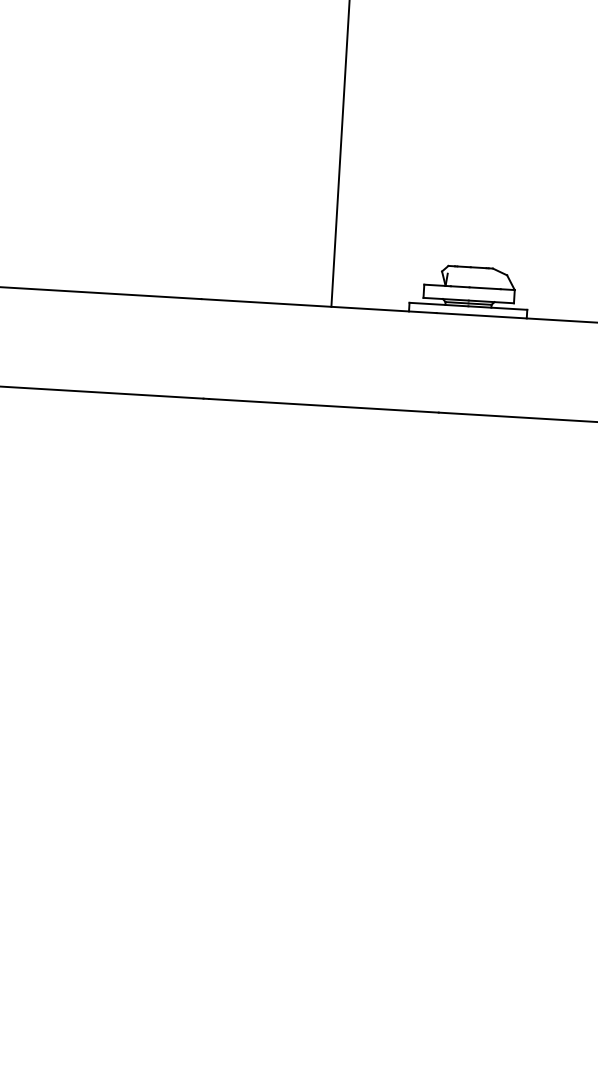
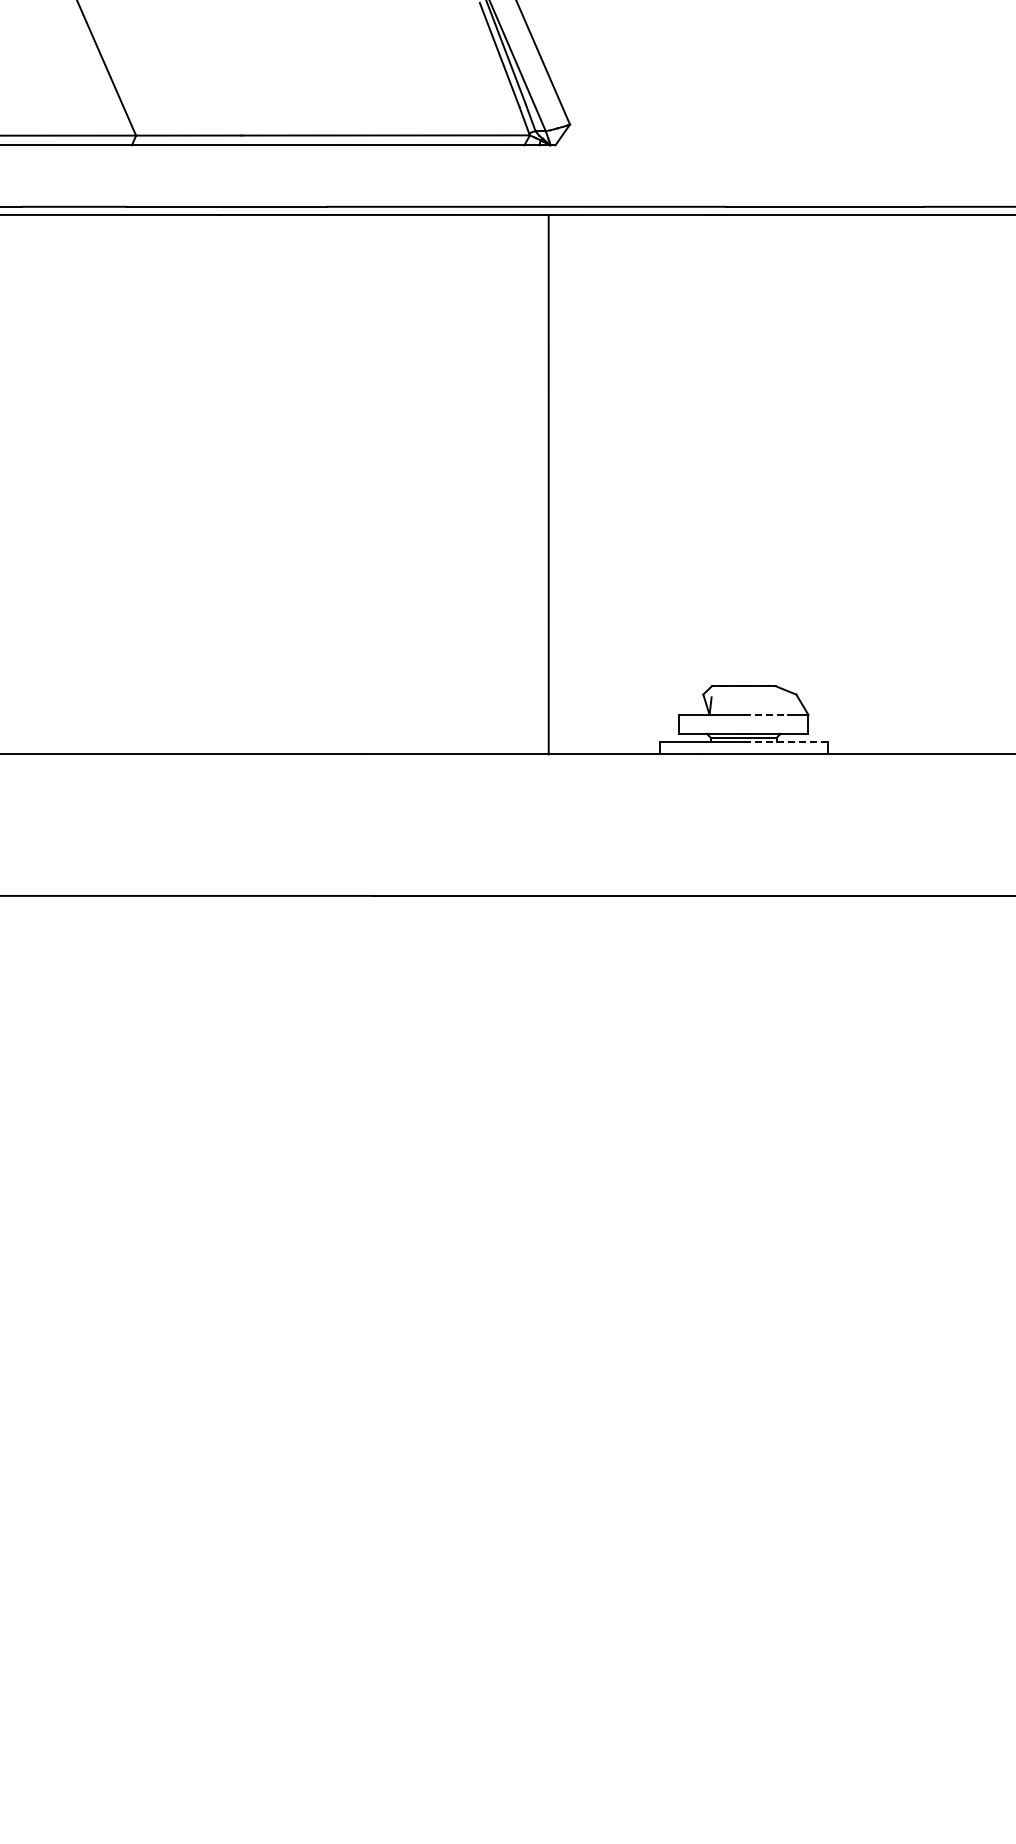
line: (485, 288) -> (766, 714), solid -> dashed
line: (498, 308) -> (786, 742), solid -> dashed

